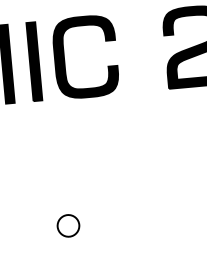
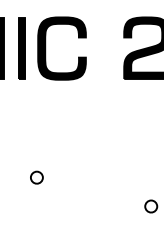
part: (67, 225) -> (36, 177), size x0.71

